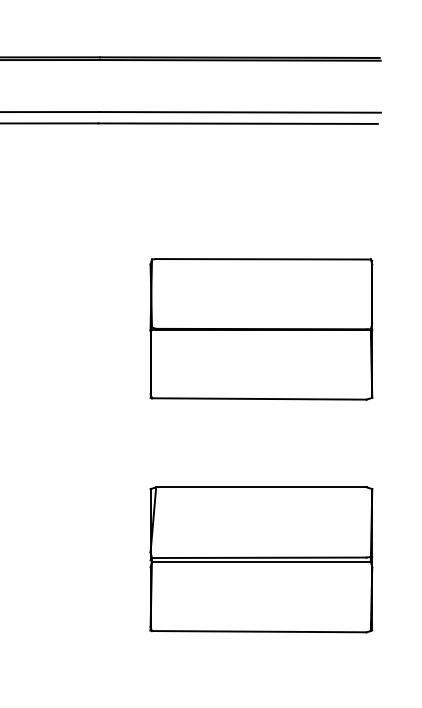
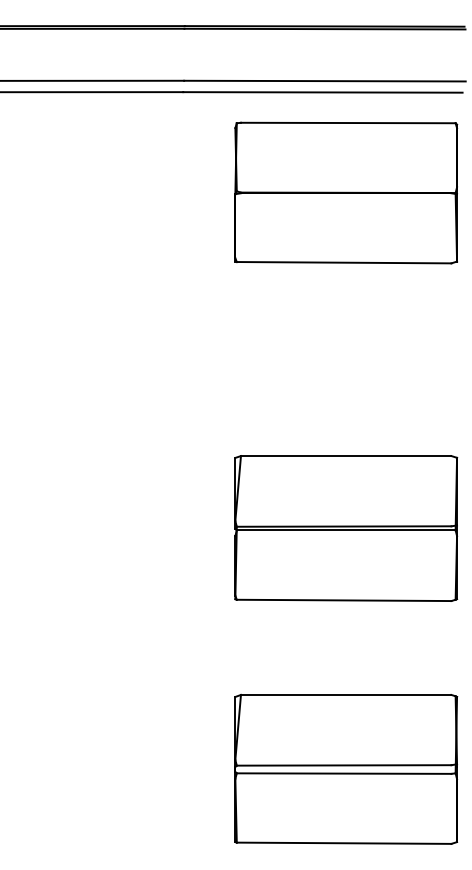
part: (261, 328) -> (346, 192), moved

